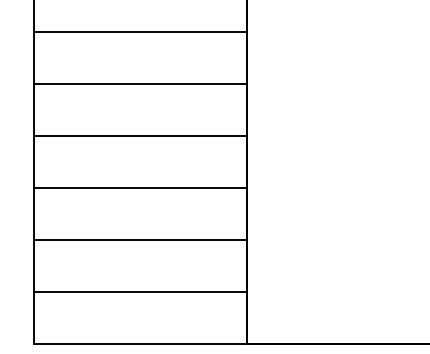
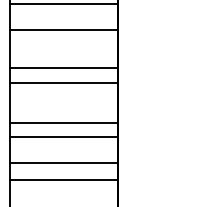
line: (139, 30) -> (63, 67), moved
line: (139, 136) -> (63, 123), moved
line: (139, 291) -> (63, 179), moved

